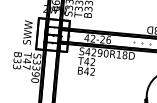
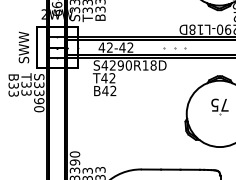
text: (105, 39) -> (126, 47), 42-26 -> 42-42
text: (26, 63) -> (26, 88), T47 -> T33

